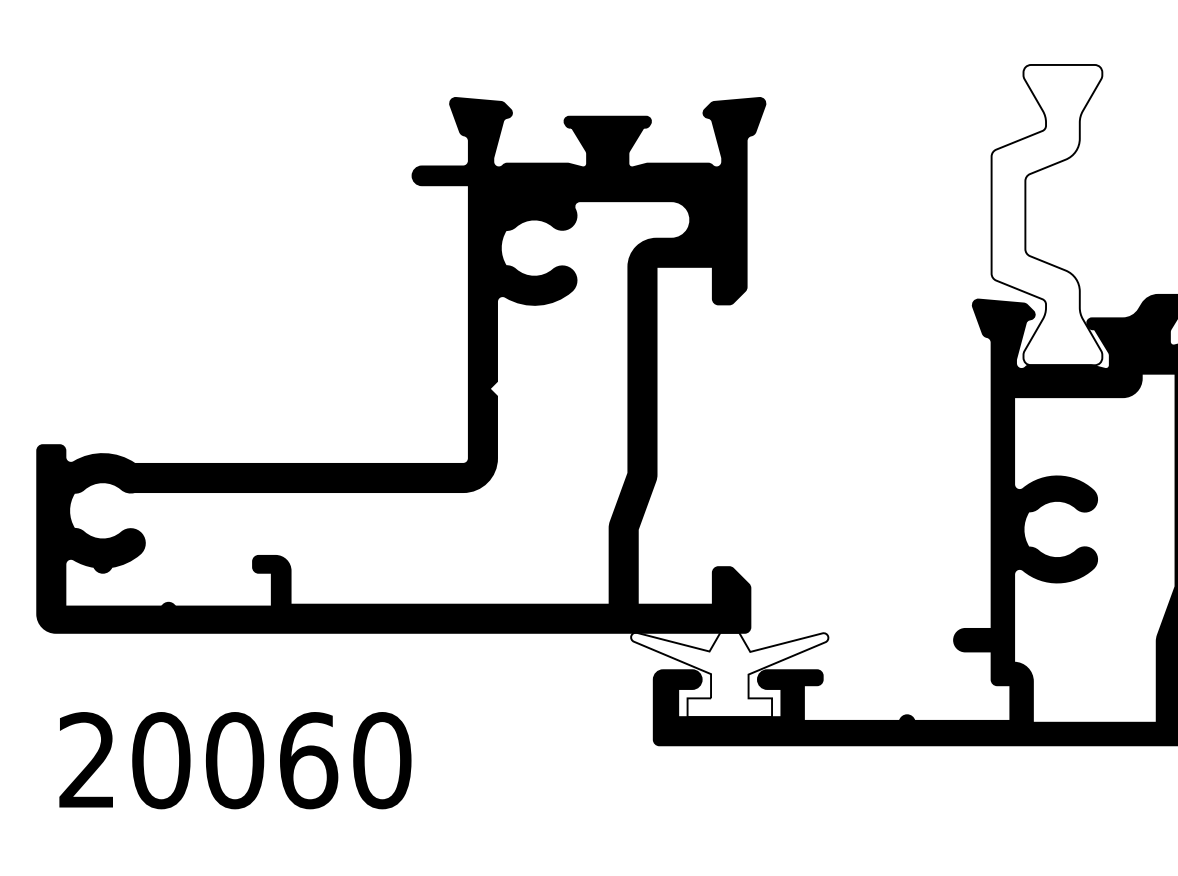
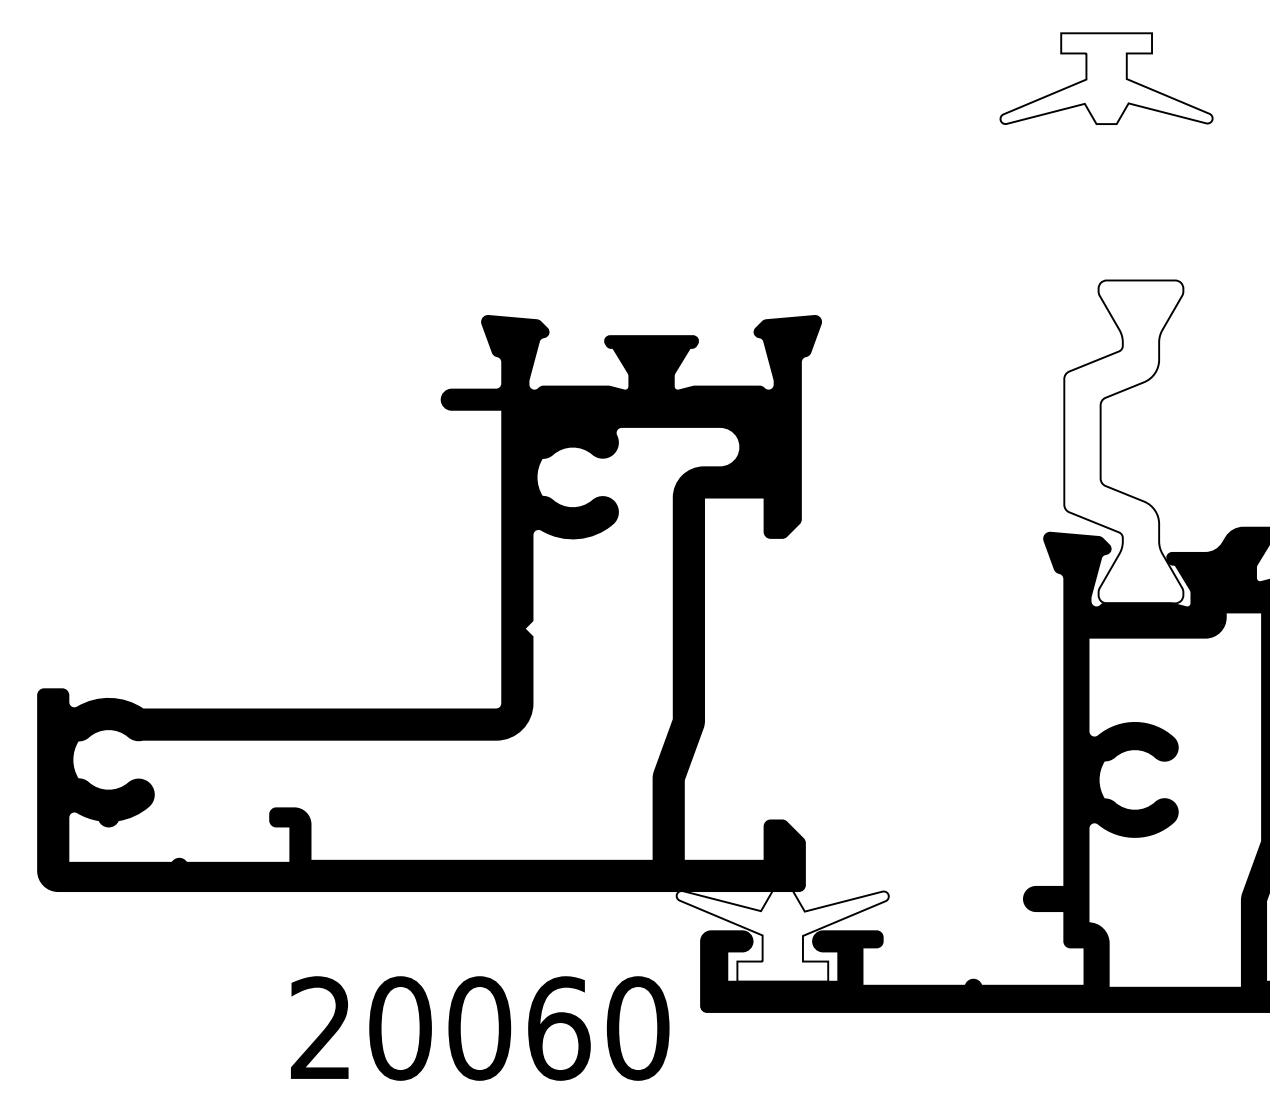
text: (235, 760) -> (480, 1028), moved

